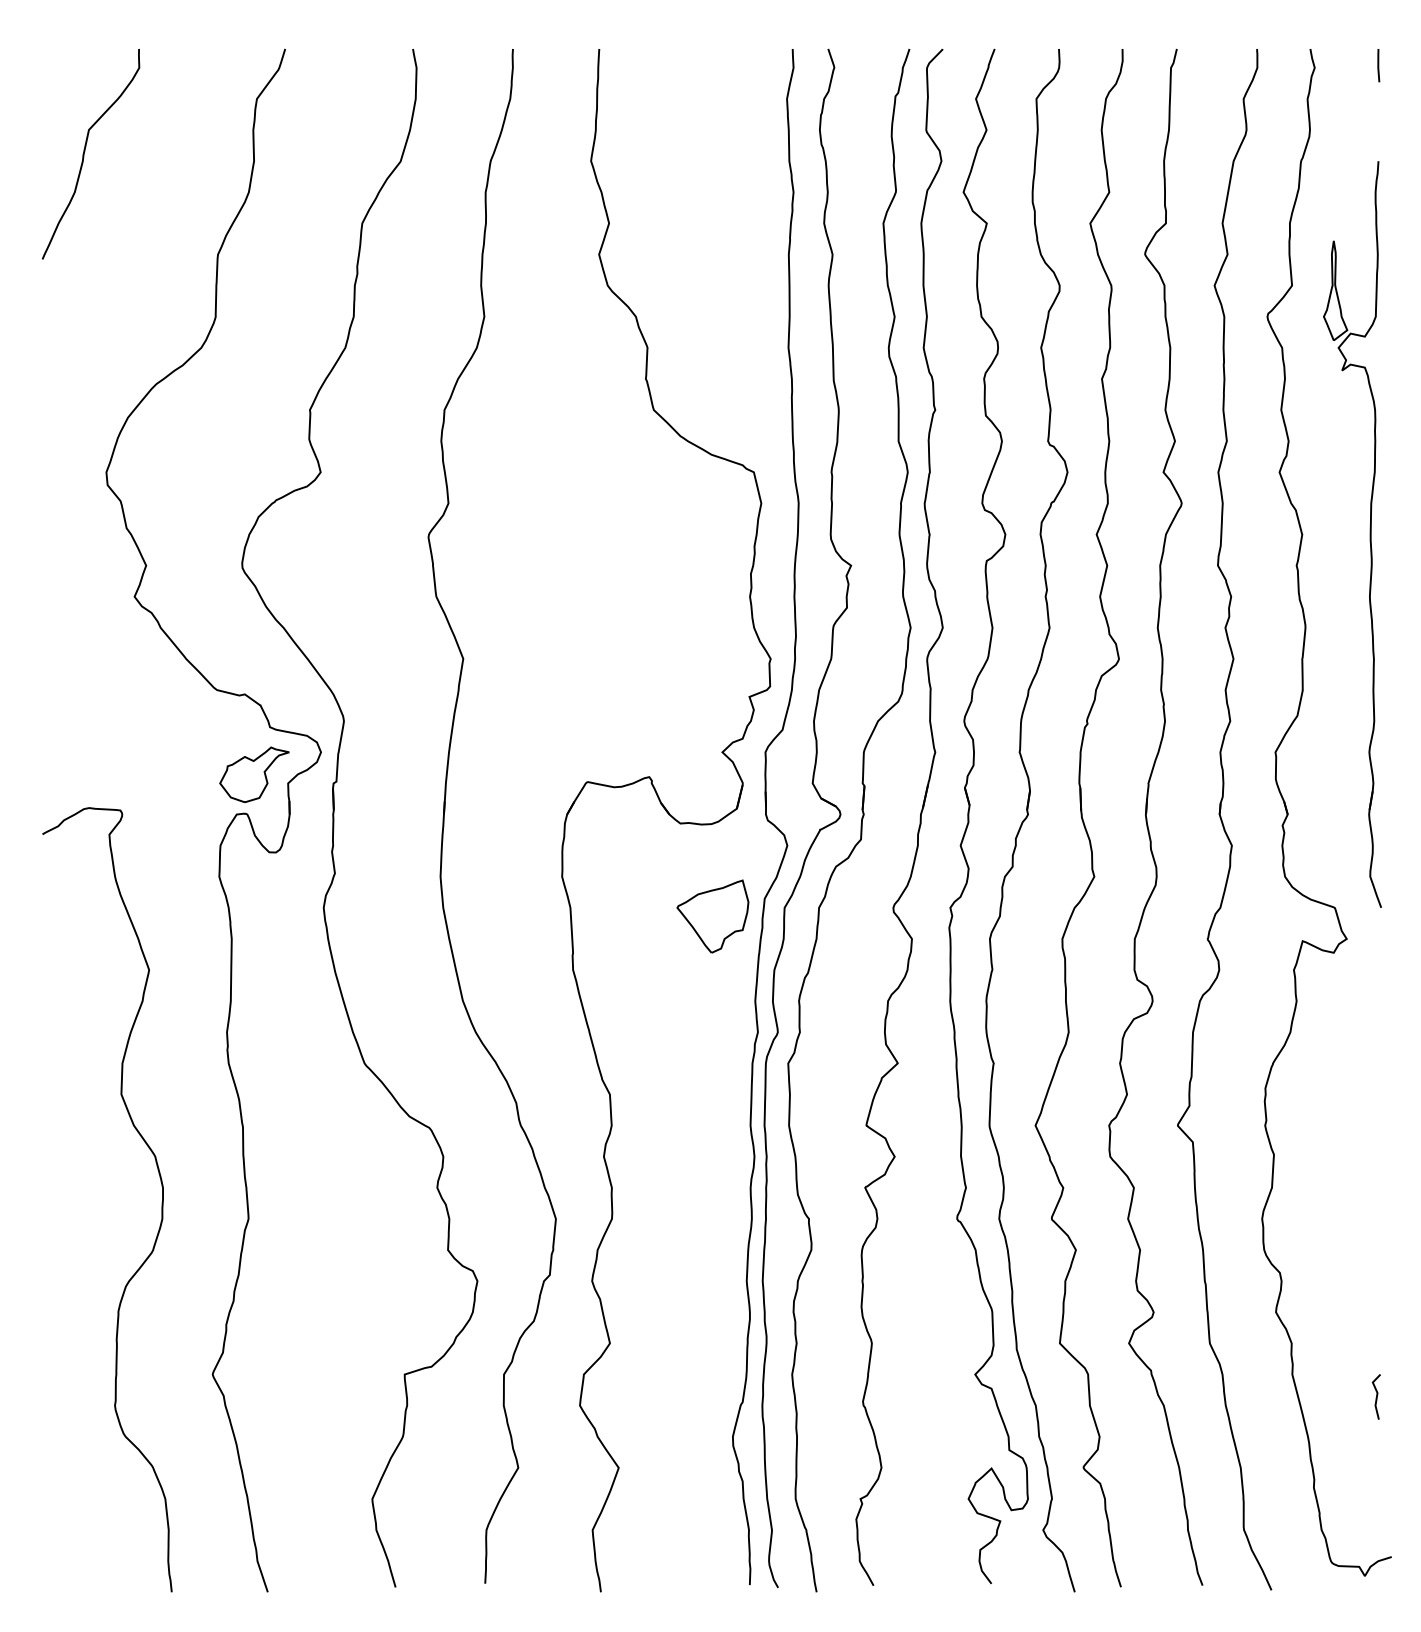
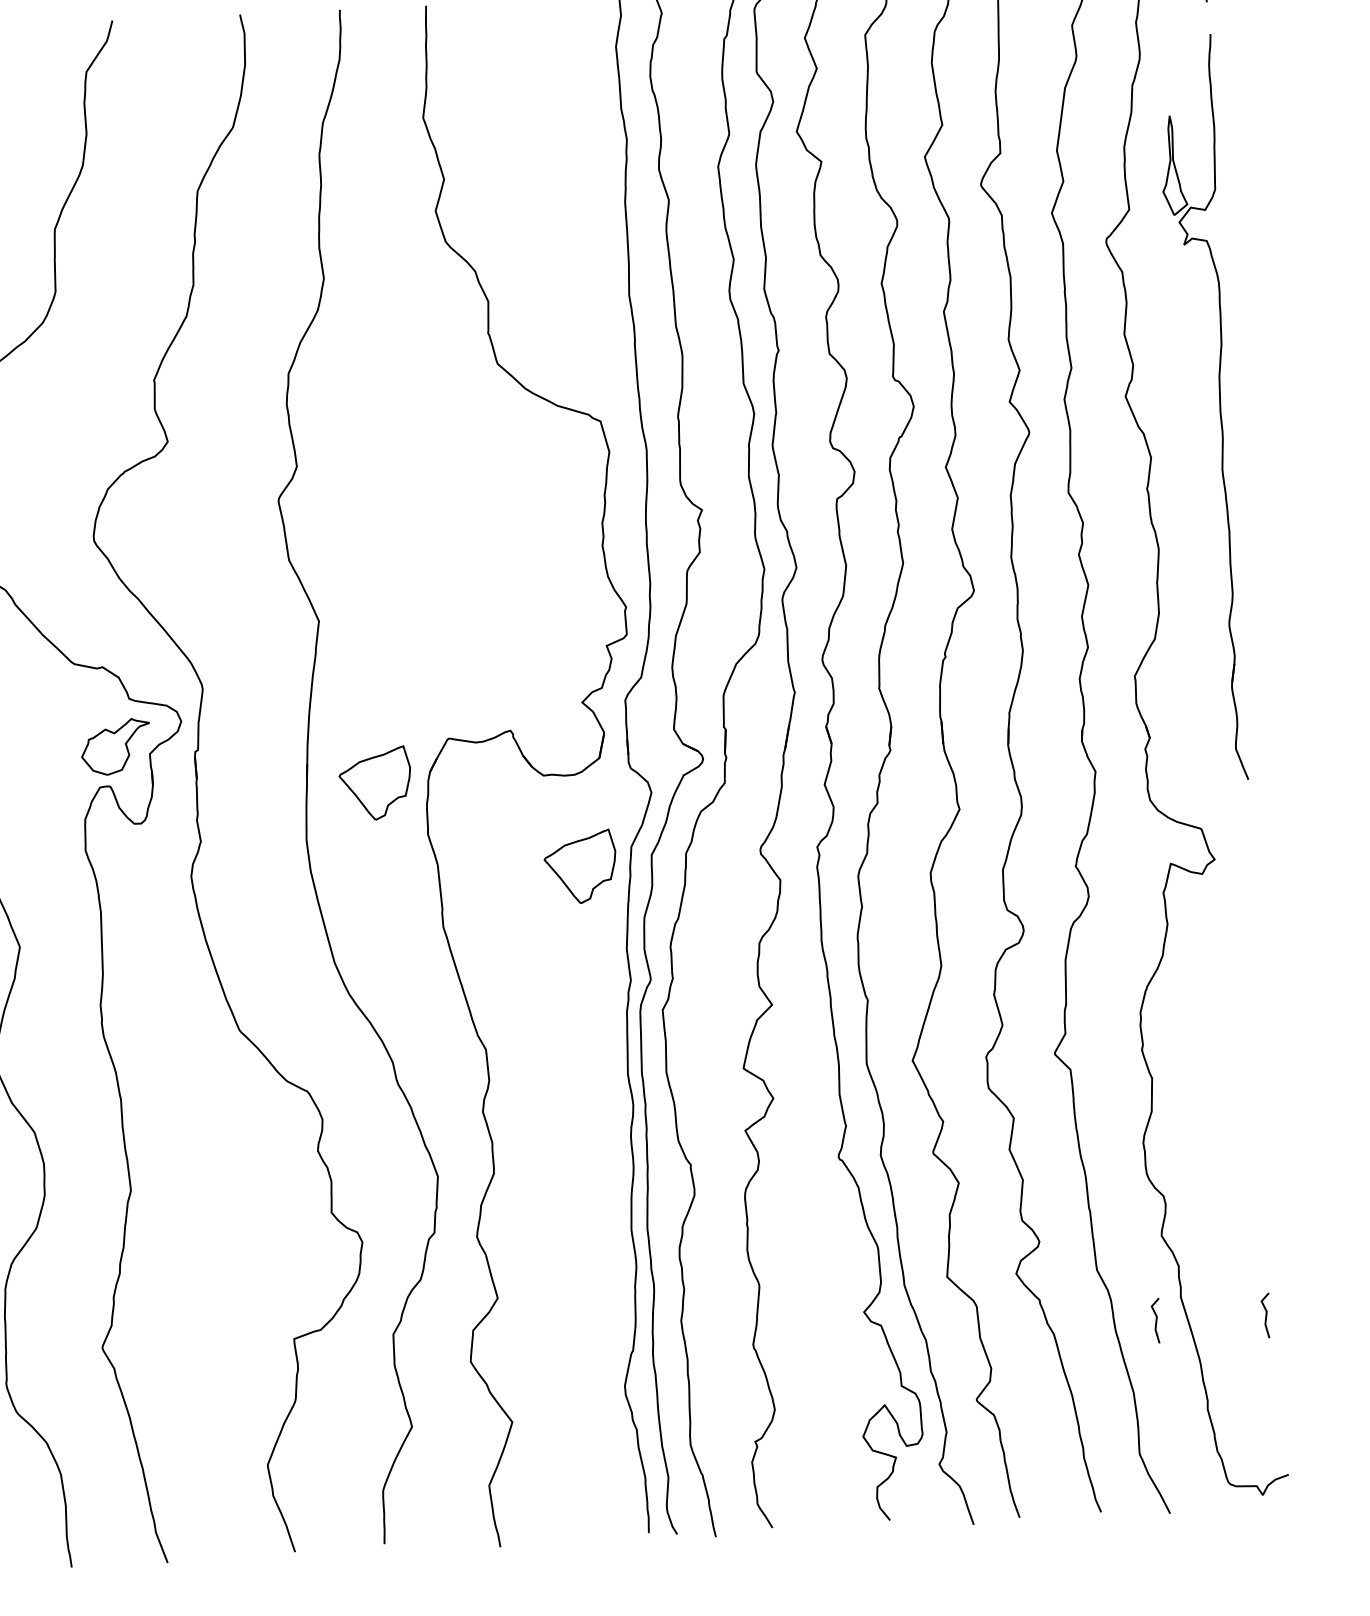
part: (1369, 534) -> (1219, 407), moved
part: (511, 823) -> (374, 783), added
line: (1266, 1396) -> (1156, 1320), added

